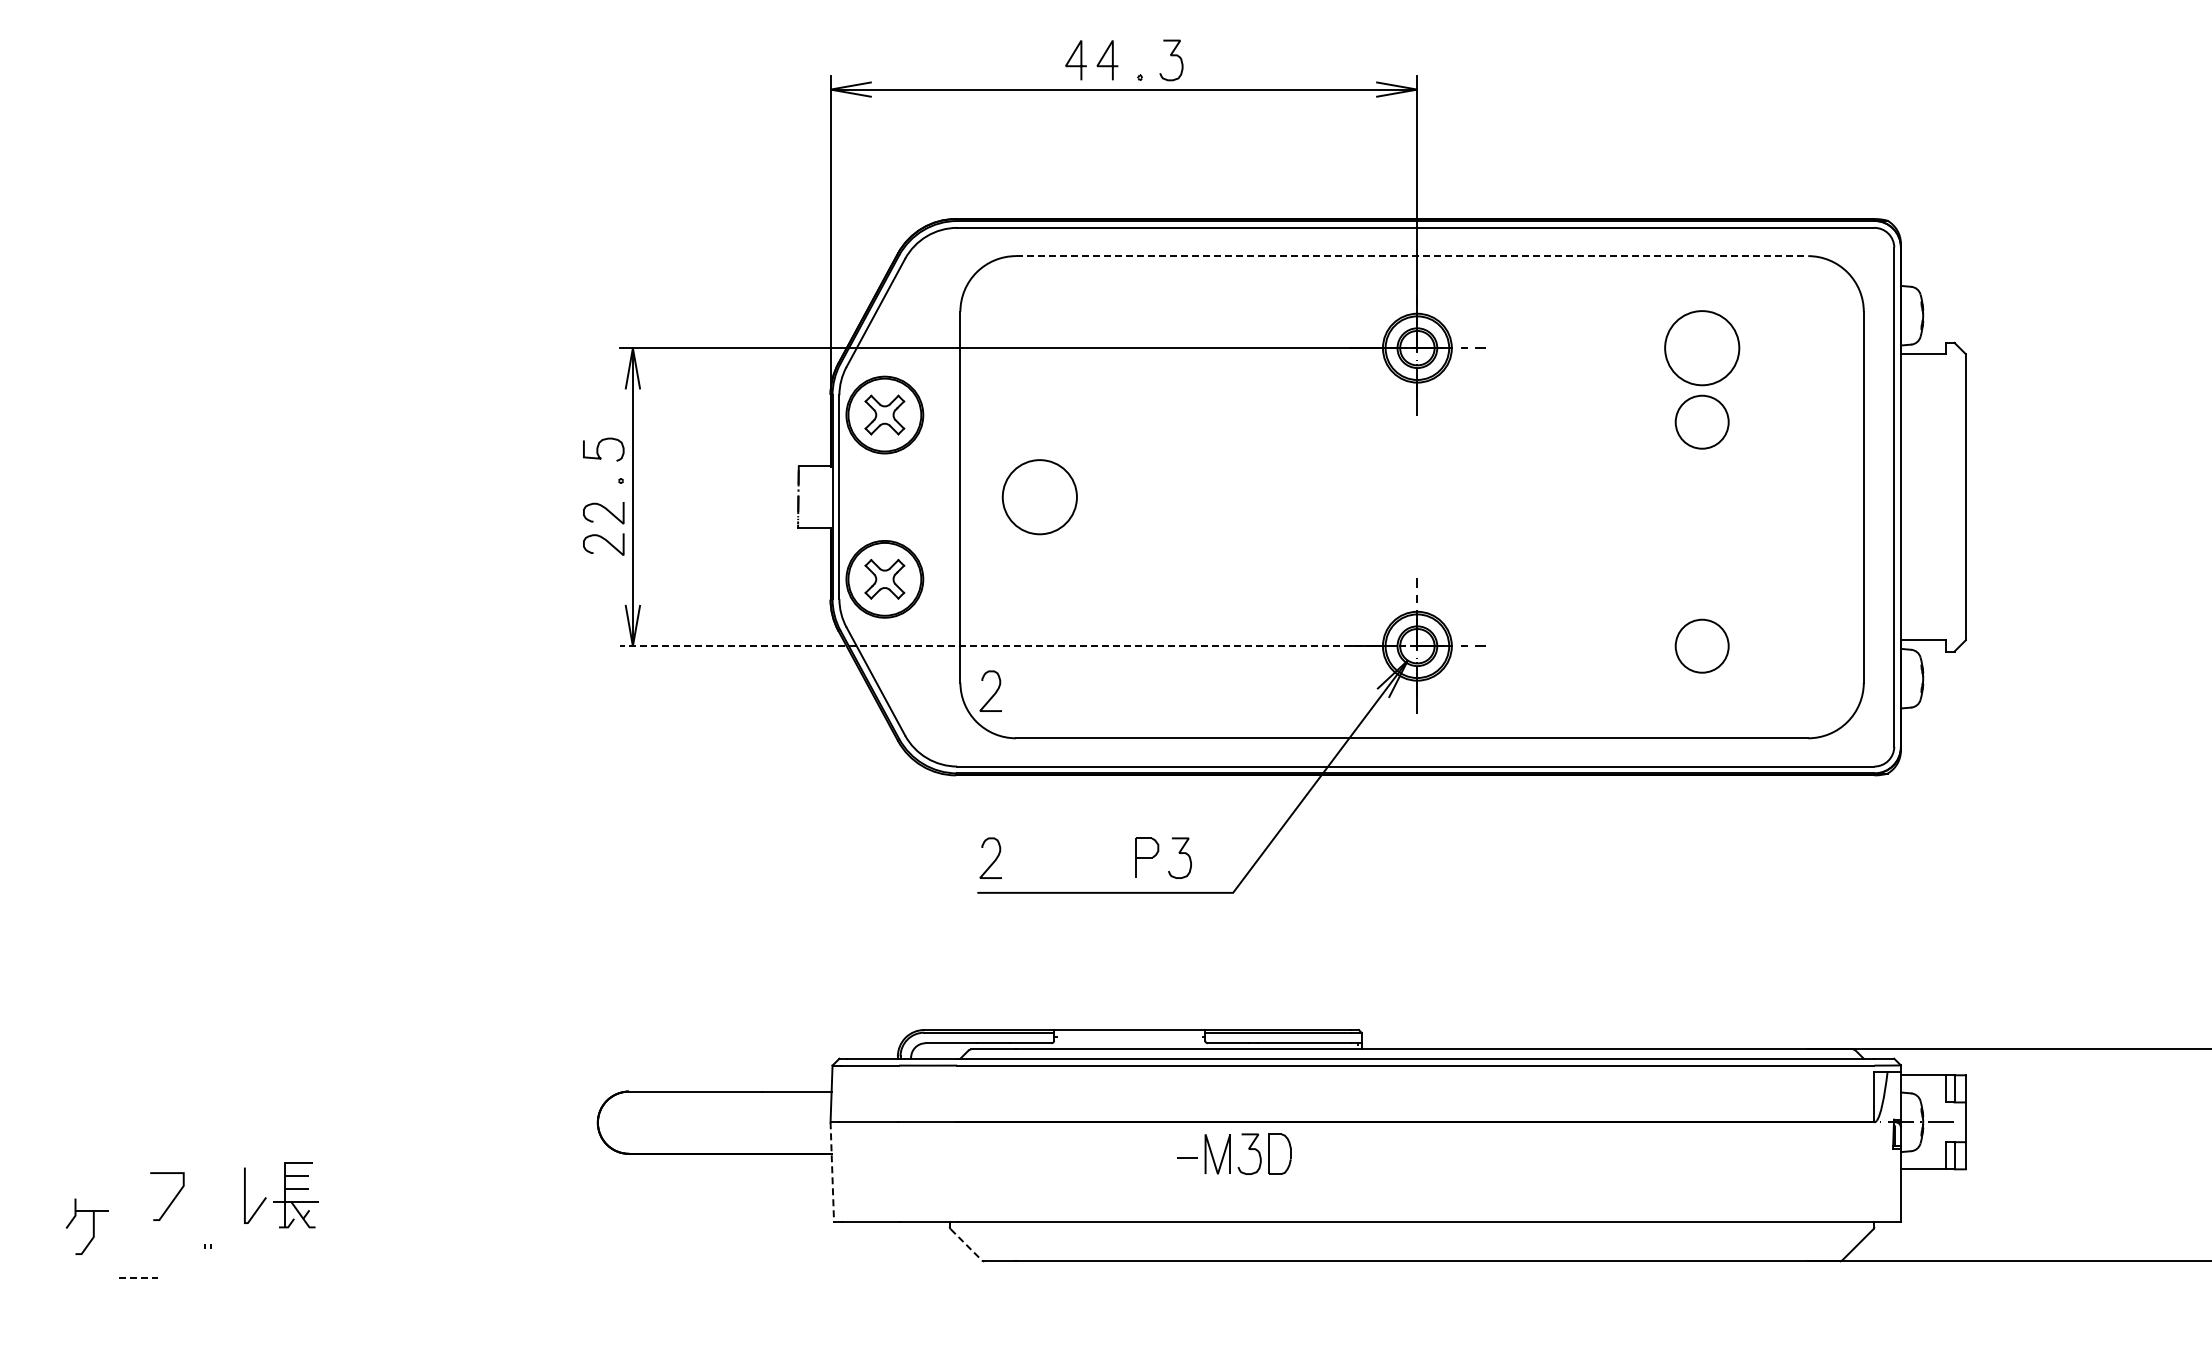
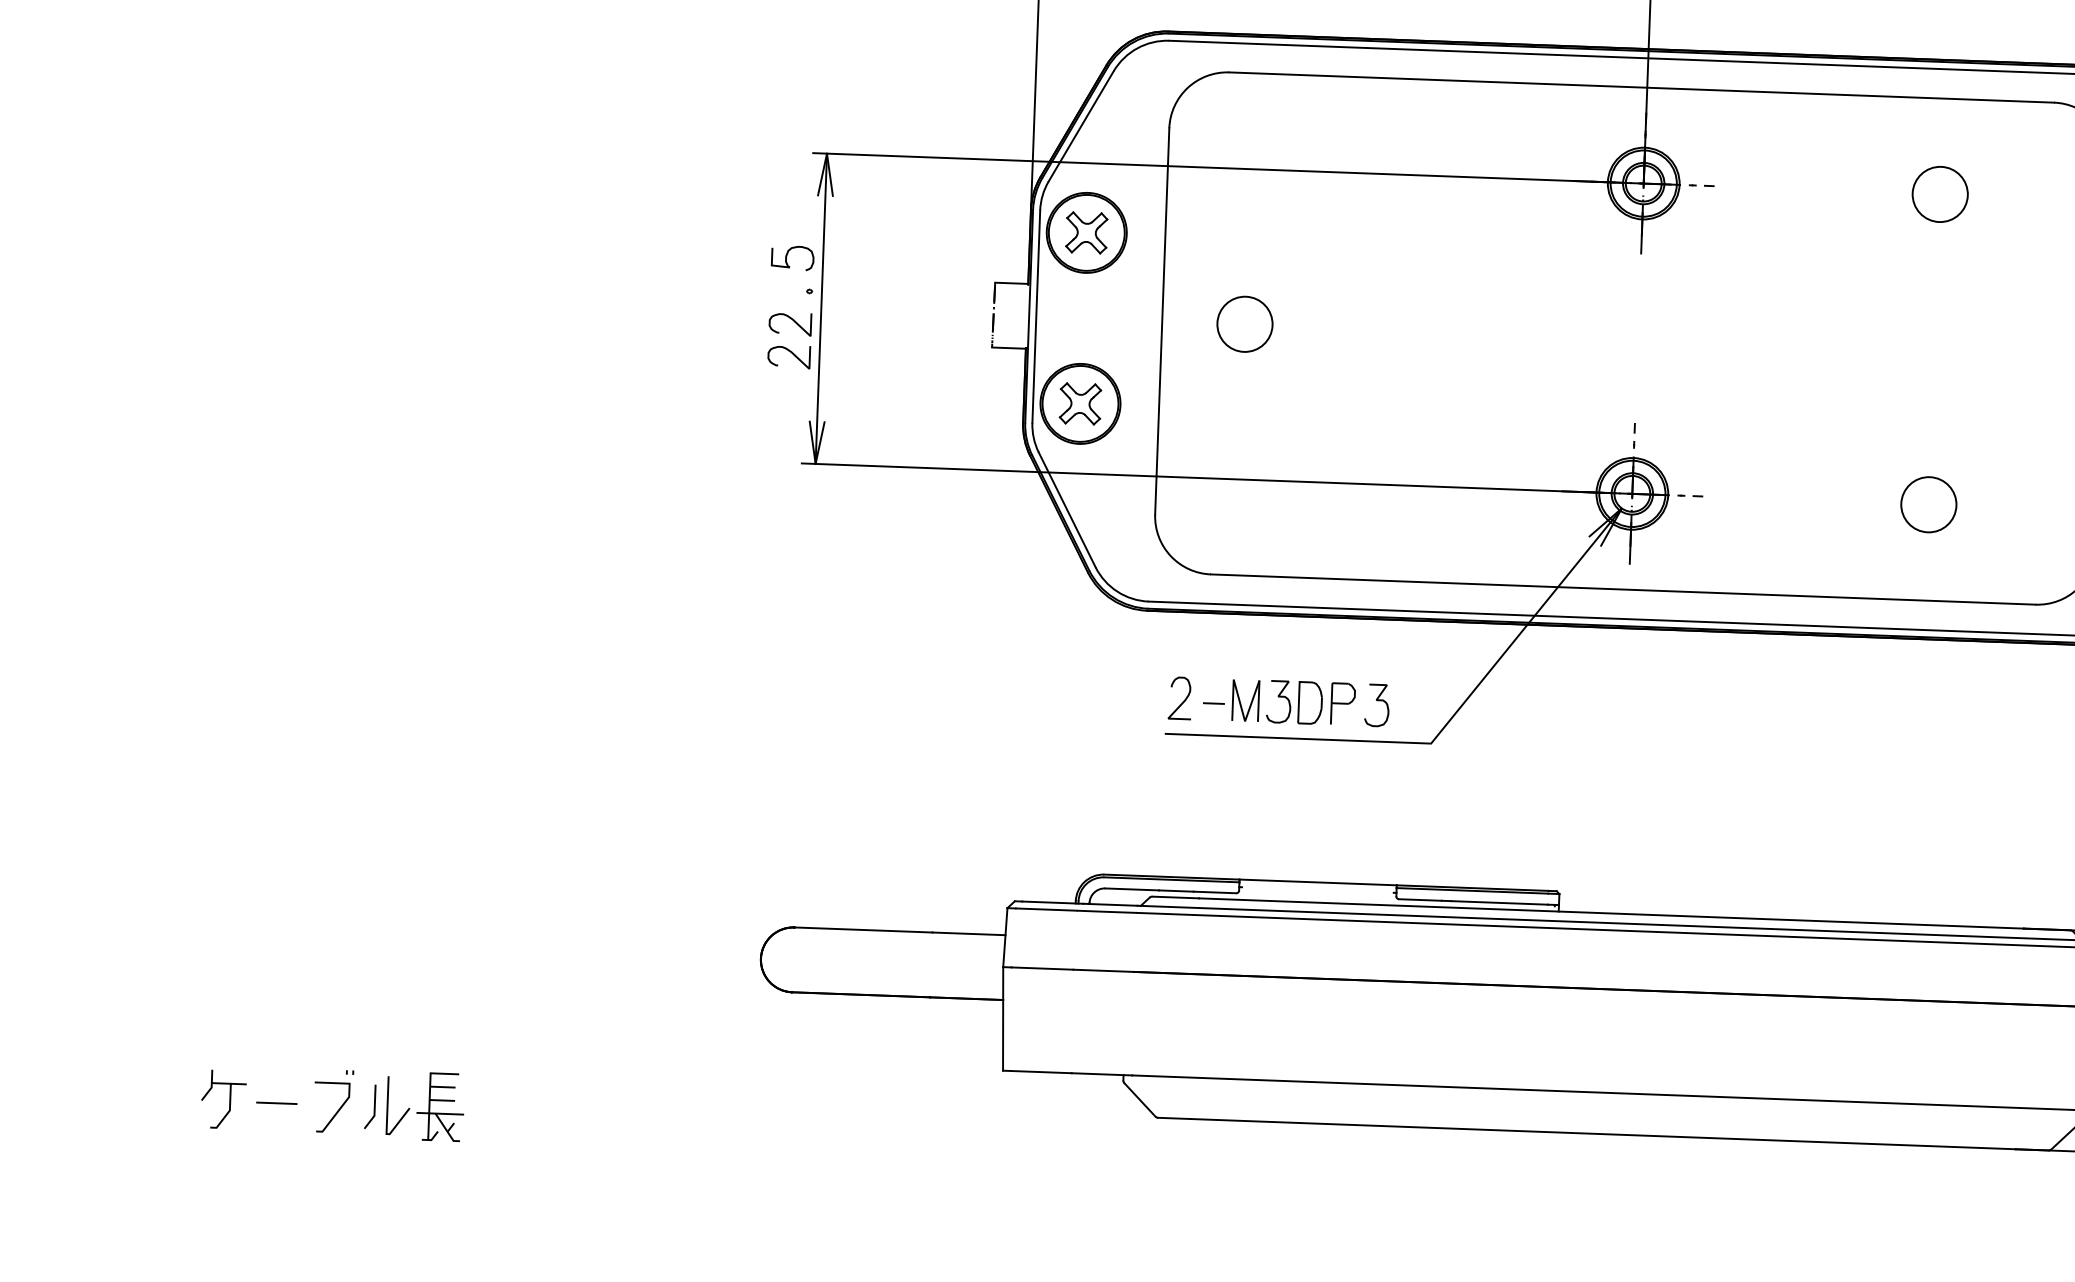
line: (1412, 256) -> (1642, 87), dashed -> solid
circle: (1701, 347) -> (1939, 193), size x0.71
circle: (1701, 421) -> (1936, 270), removed
circle: (1039, 496) -> (1244, 323), size x0.71
line: (1018, 646) -> (1217, 478), dashed -> solid
curve: (994, 692) -> (1190, 525), removed
part: (1234, 1153) -> (1263, 700), moved
line: (832, 1171) -> (1003, 1018), dashed -> solid
part: (281, 1195) -> (425, 1106), moved
line: (172, 1199) -> (336, 1110), moved
part: (86, 1226) -> (222, 1099), moved
line: (966, 1245) -> (1140, 1100), dashed -> solid
line: (138, 1278) -> (276, 1103), dashed -> solid
line: (231, 1278) -> (373, 1106), added

